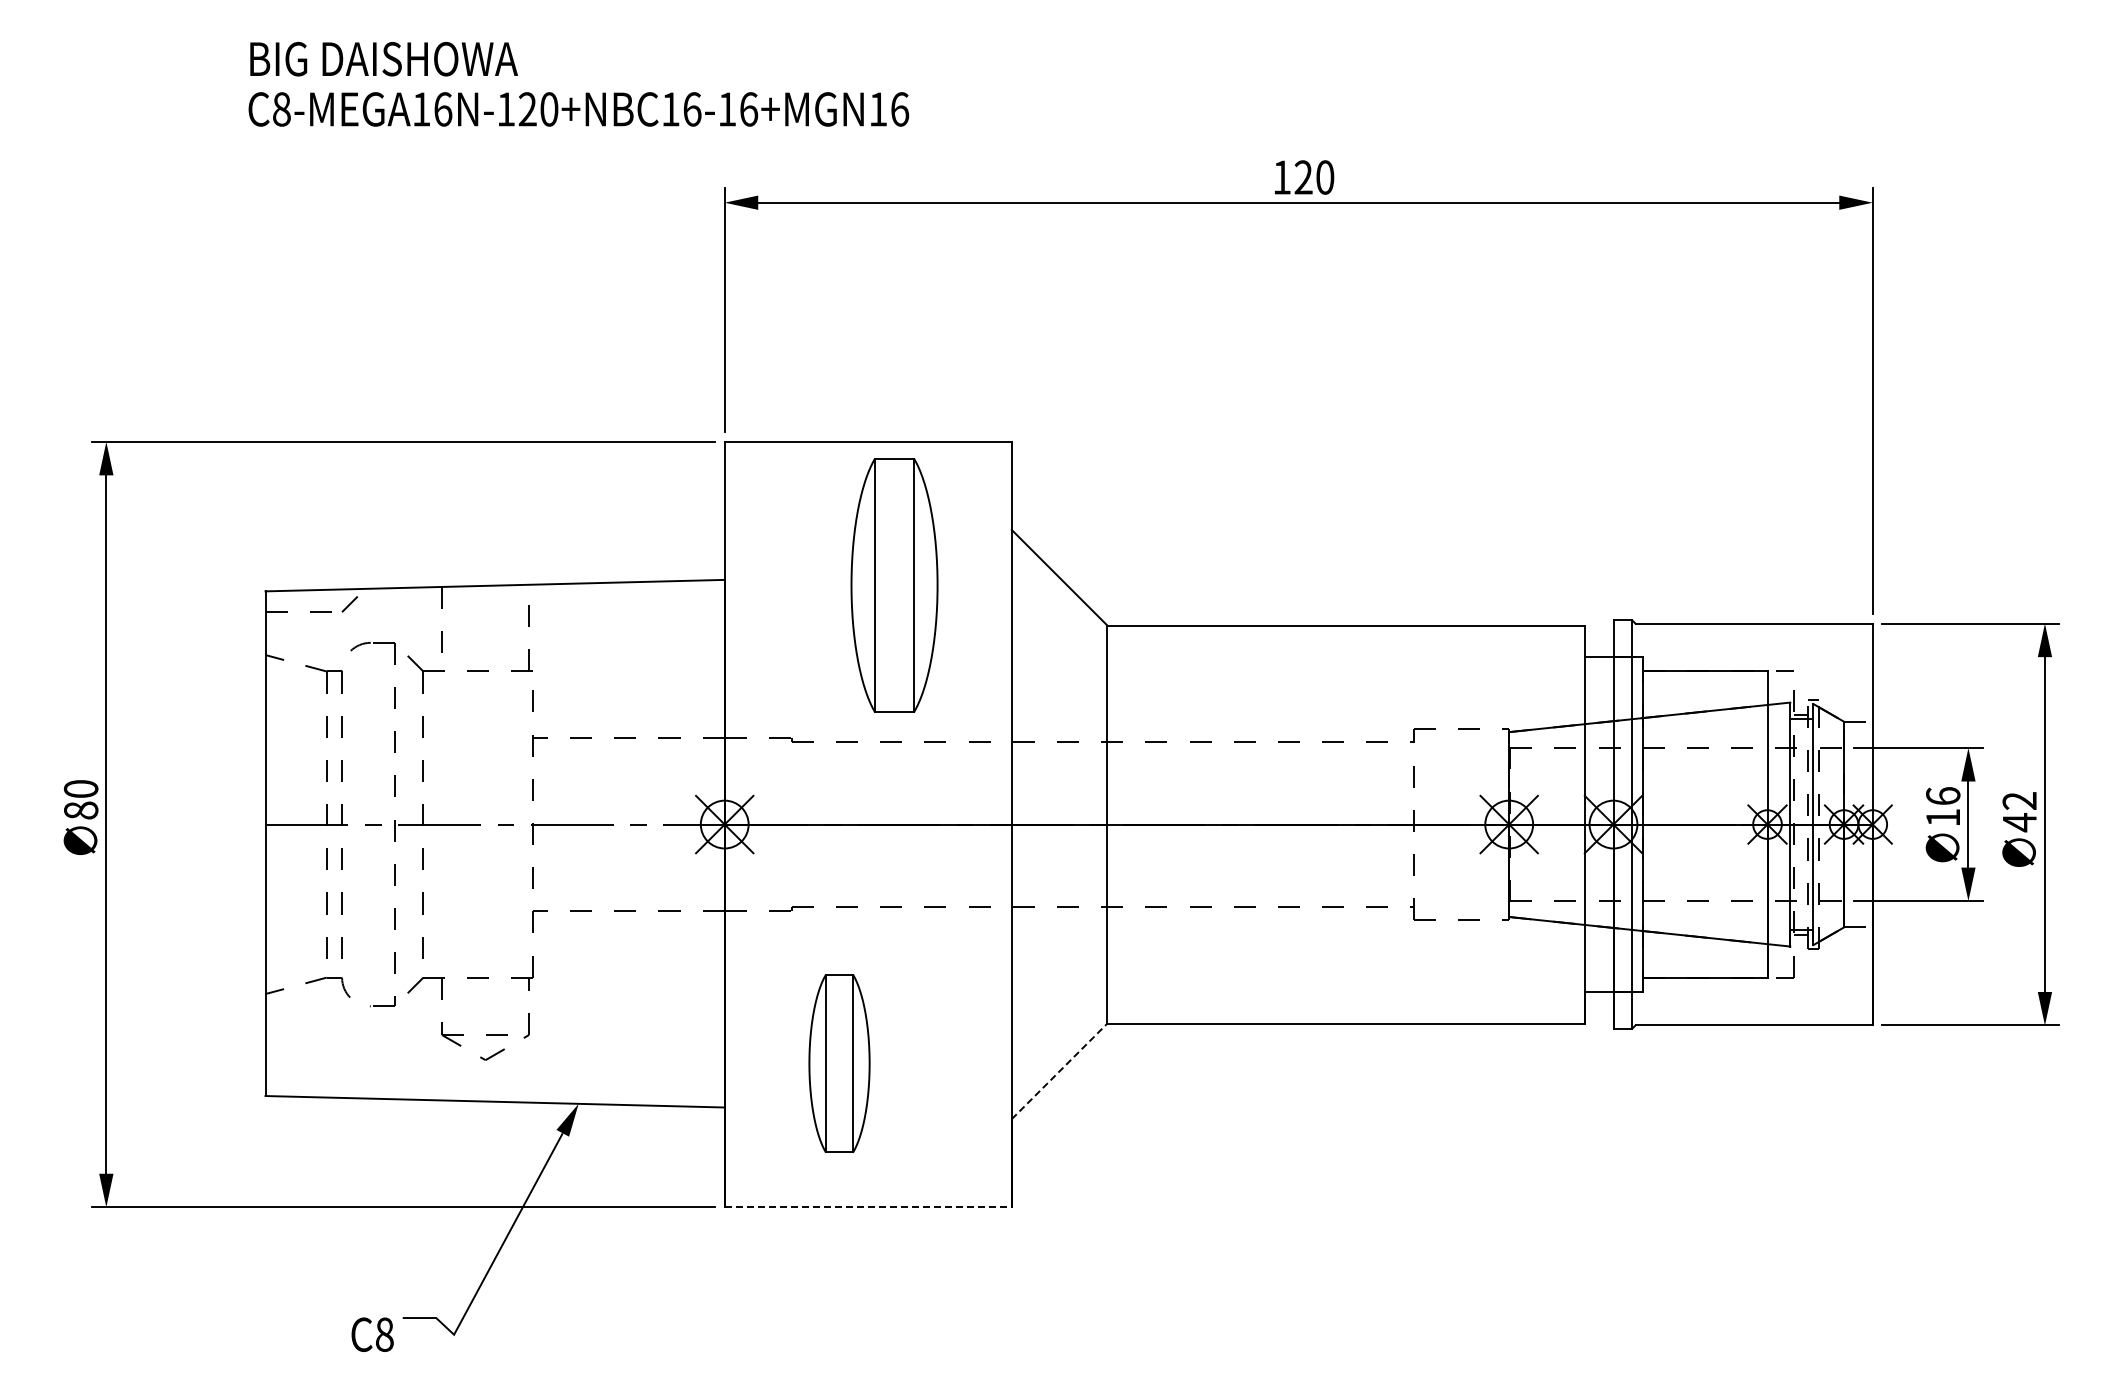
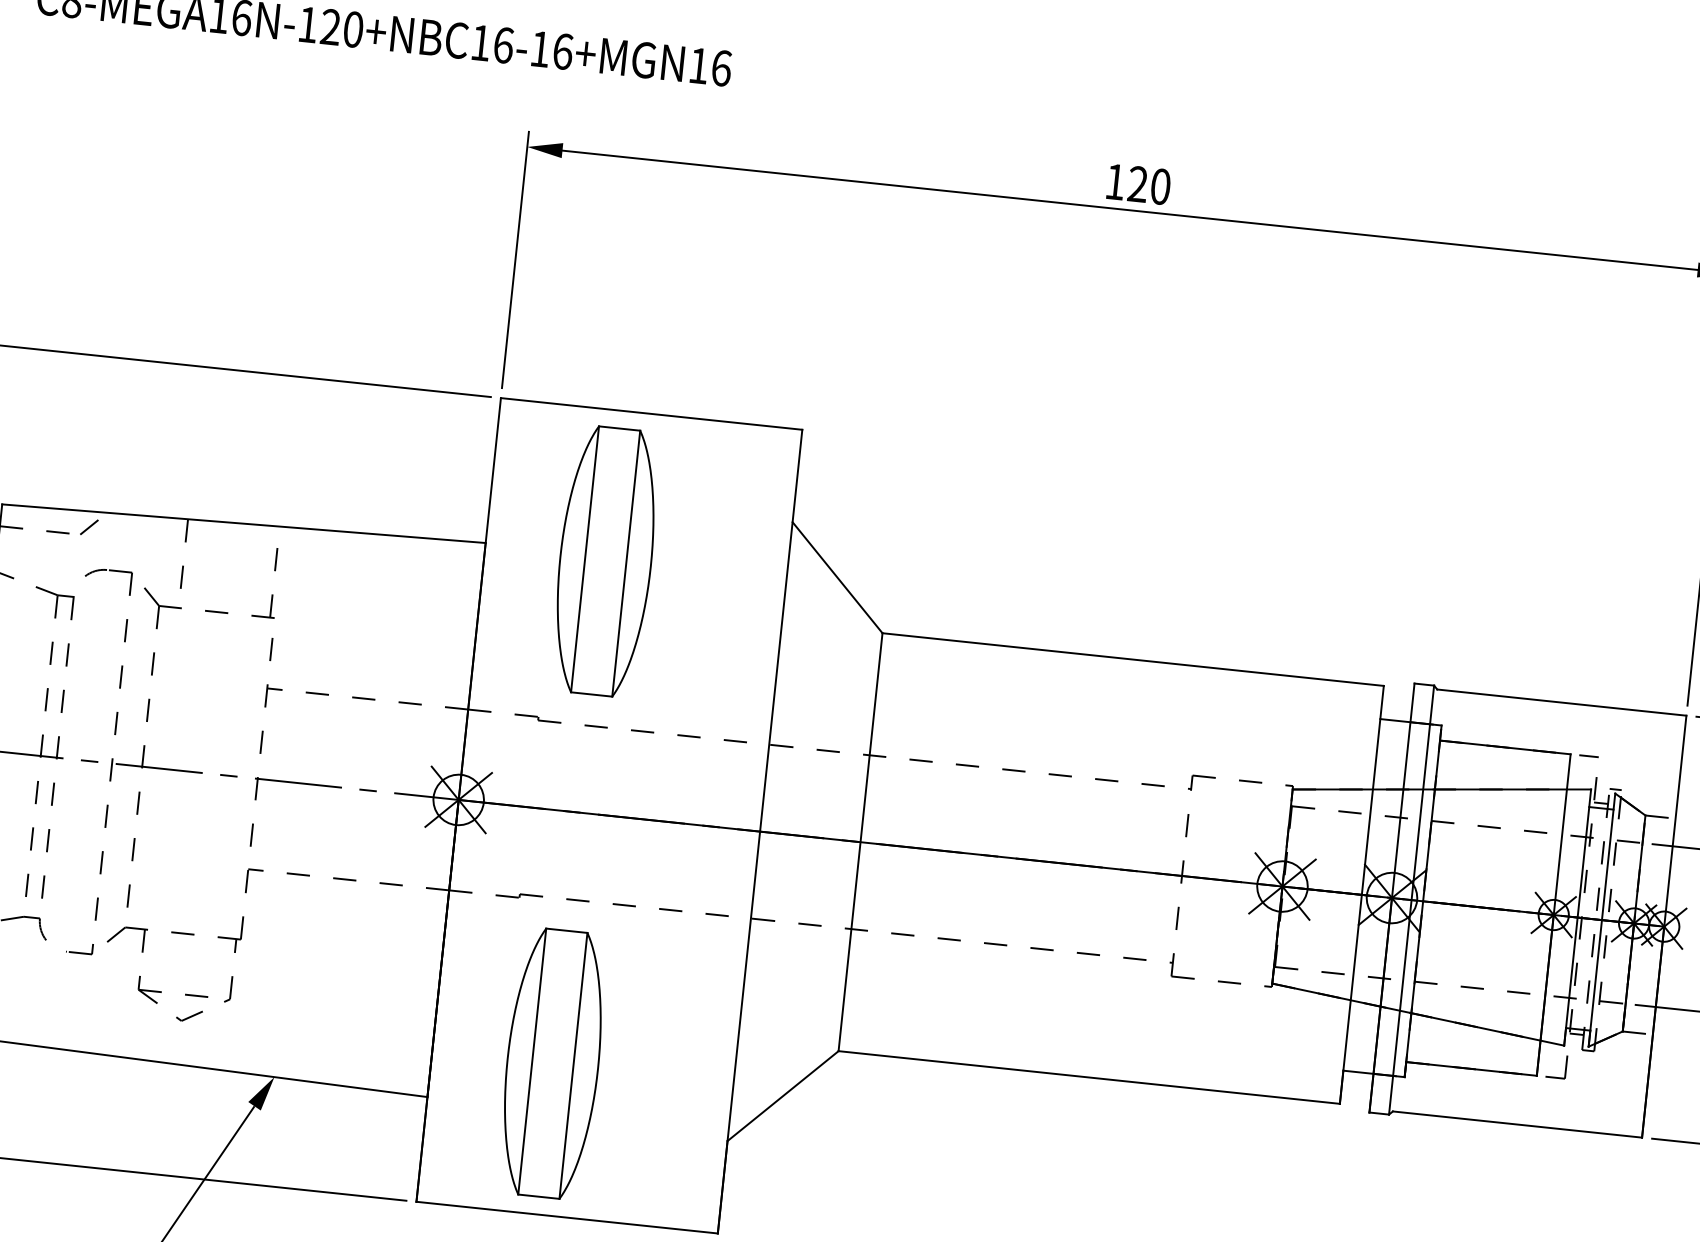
part: (894, 585) -> (605, 561), moved
part: (839, 1063) -> (552, 1063), size x1.43
line: (1059, 1071) -> (782, 1096), dashed -> solid
line: (868, 1207) -> (567, 1217), dashed -> solid

